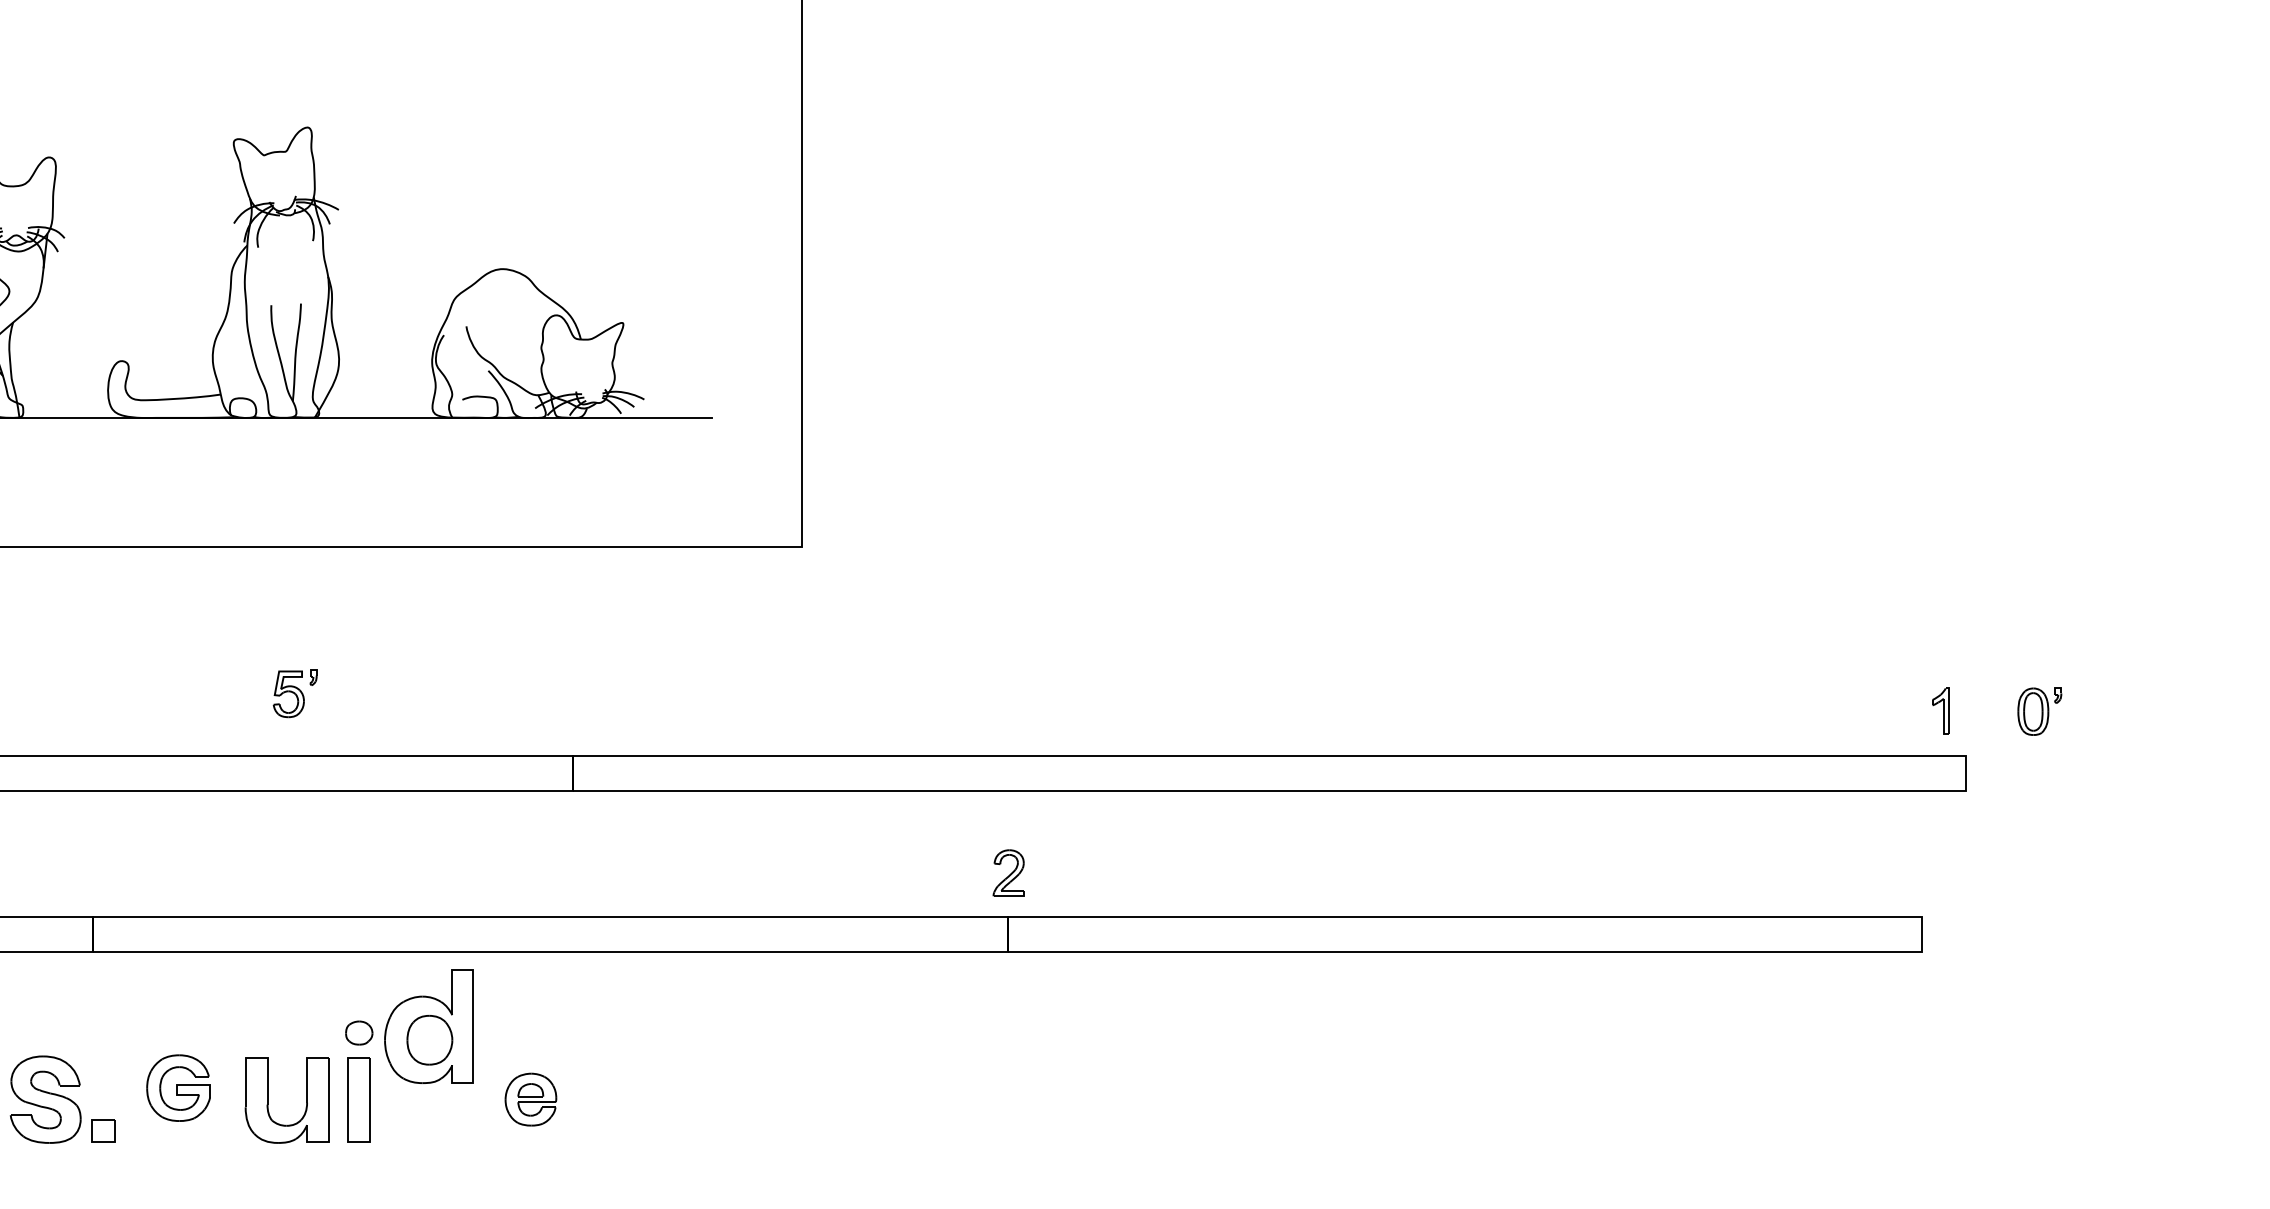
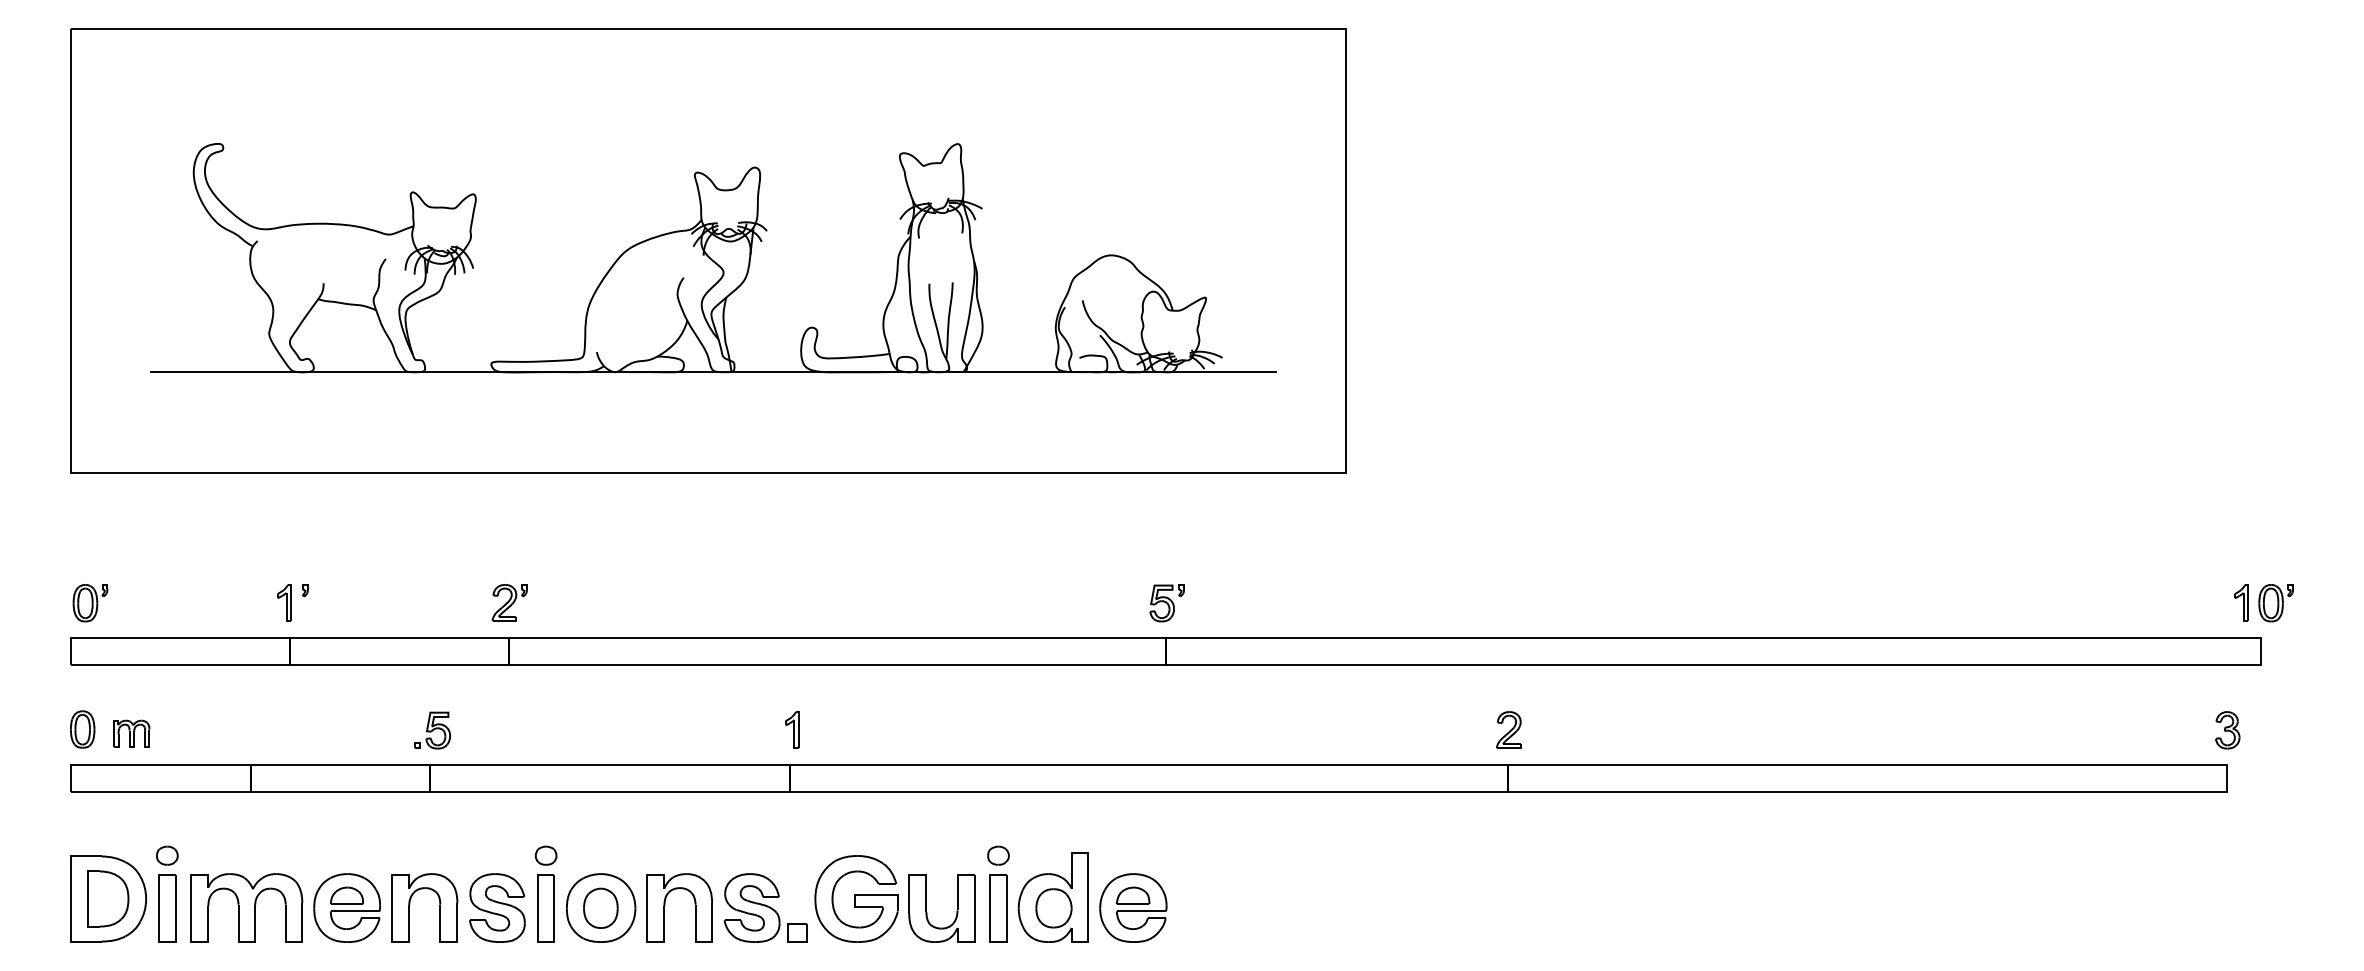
part: (294, 694) -> (1166, 603), moved
part: (2038, 712) -> (2275, 603), moved
part: (97, 872) -> (792, 729), added
part: (1923, 873) -> (2227, 730), added
part: (427, 1026) -> (1052, 897), moved
part: (178, 1087) -> (856, 898), size x1.67
part: (531, 1098) -> (1133, 907), size x1.67

